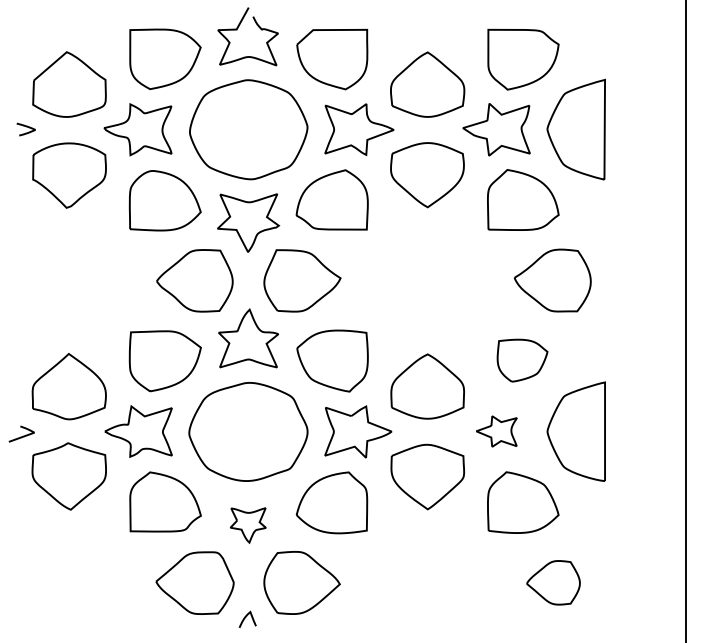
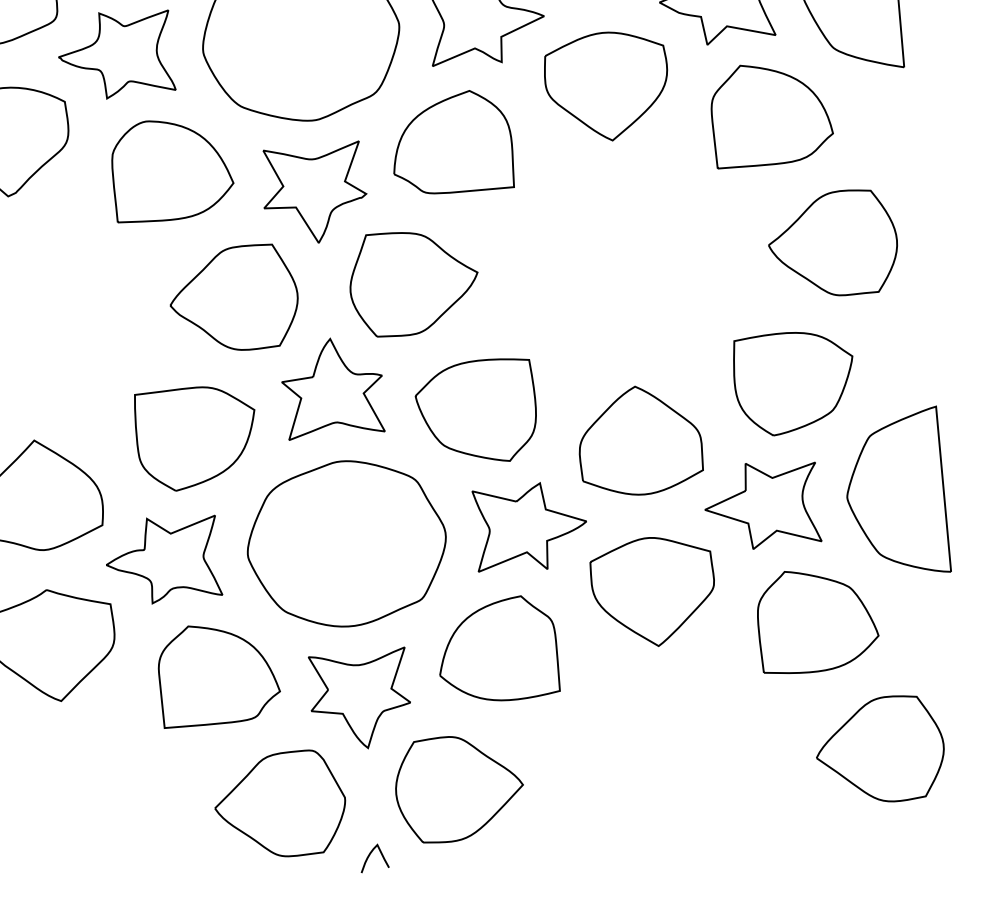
part: (522, 360) -> (794, 382), size x1.43
part: (496, 431) -> (761, 505), size x1.67
part: (248, 525) -> (361, 700), size x1.67
part: (553, 582) -> (880, 749), size x1.43

